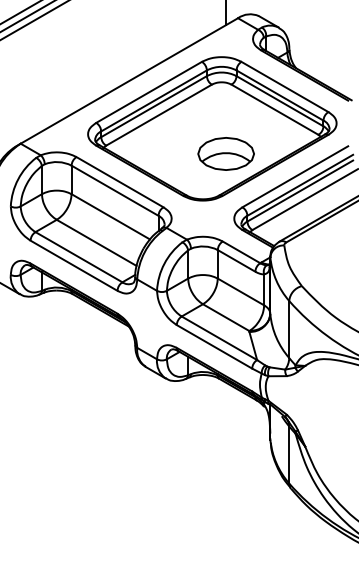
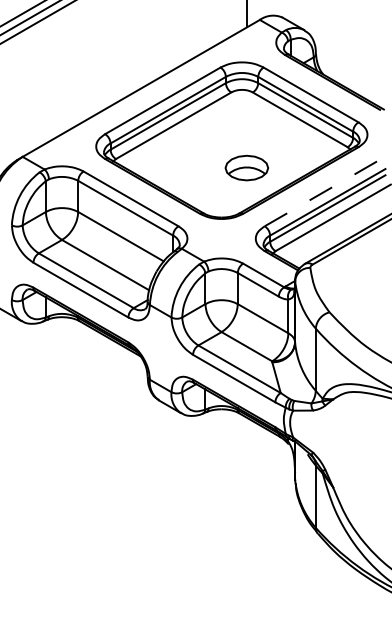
part: (225, 153) -> (246, 167), size x0.7
line: (295, 176) -> (322, 192), solid -> dashed

